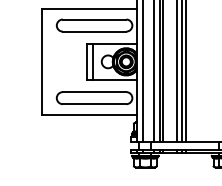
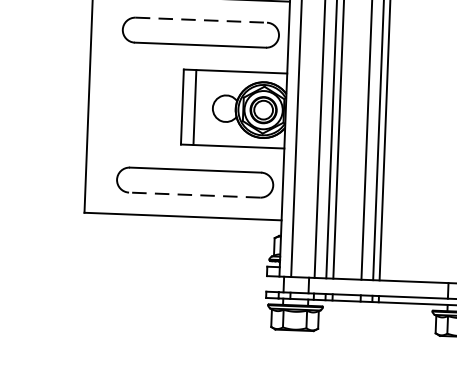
line: (94, 19) -> (201, 20), solid -> dashed
line: (94, 104) -> (194, 195), solid -> dashed

